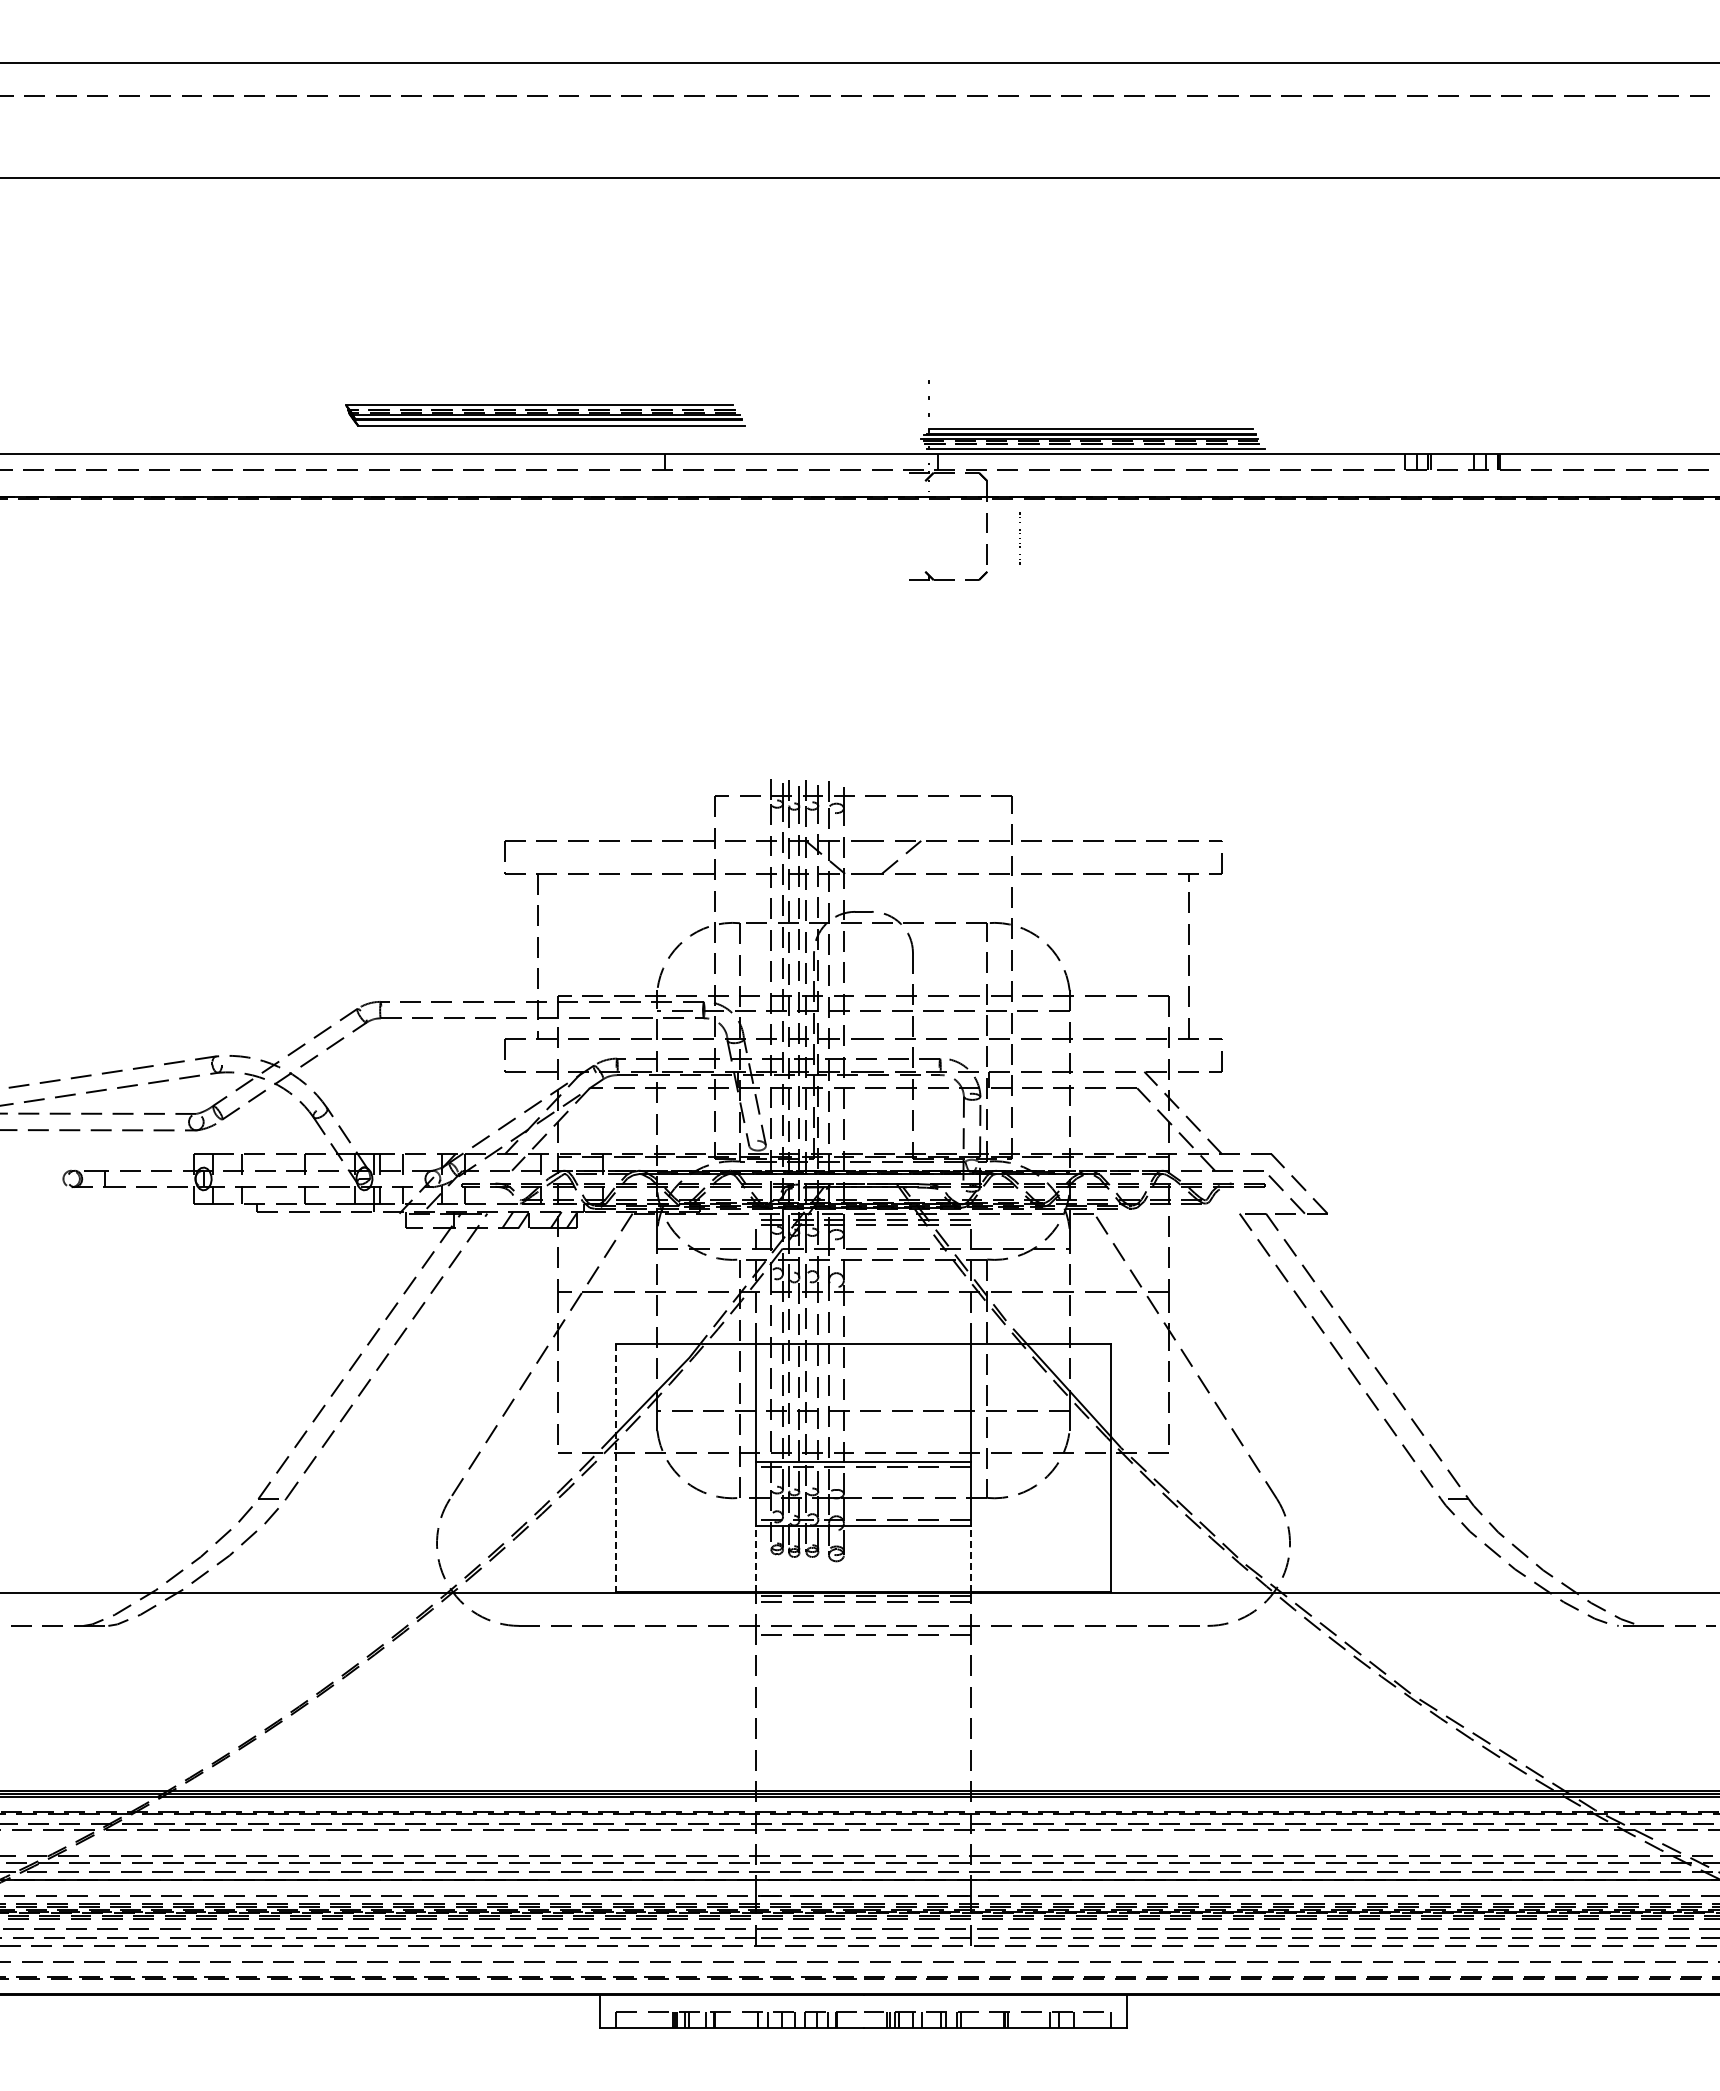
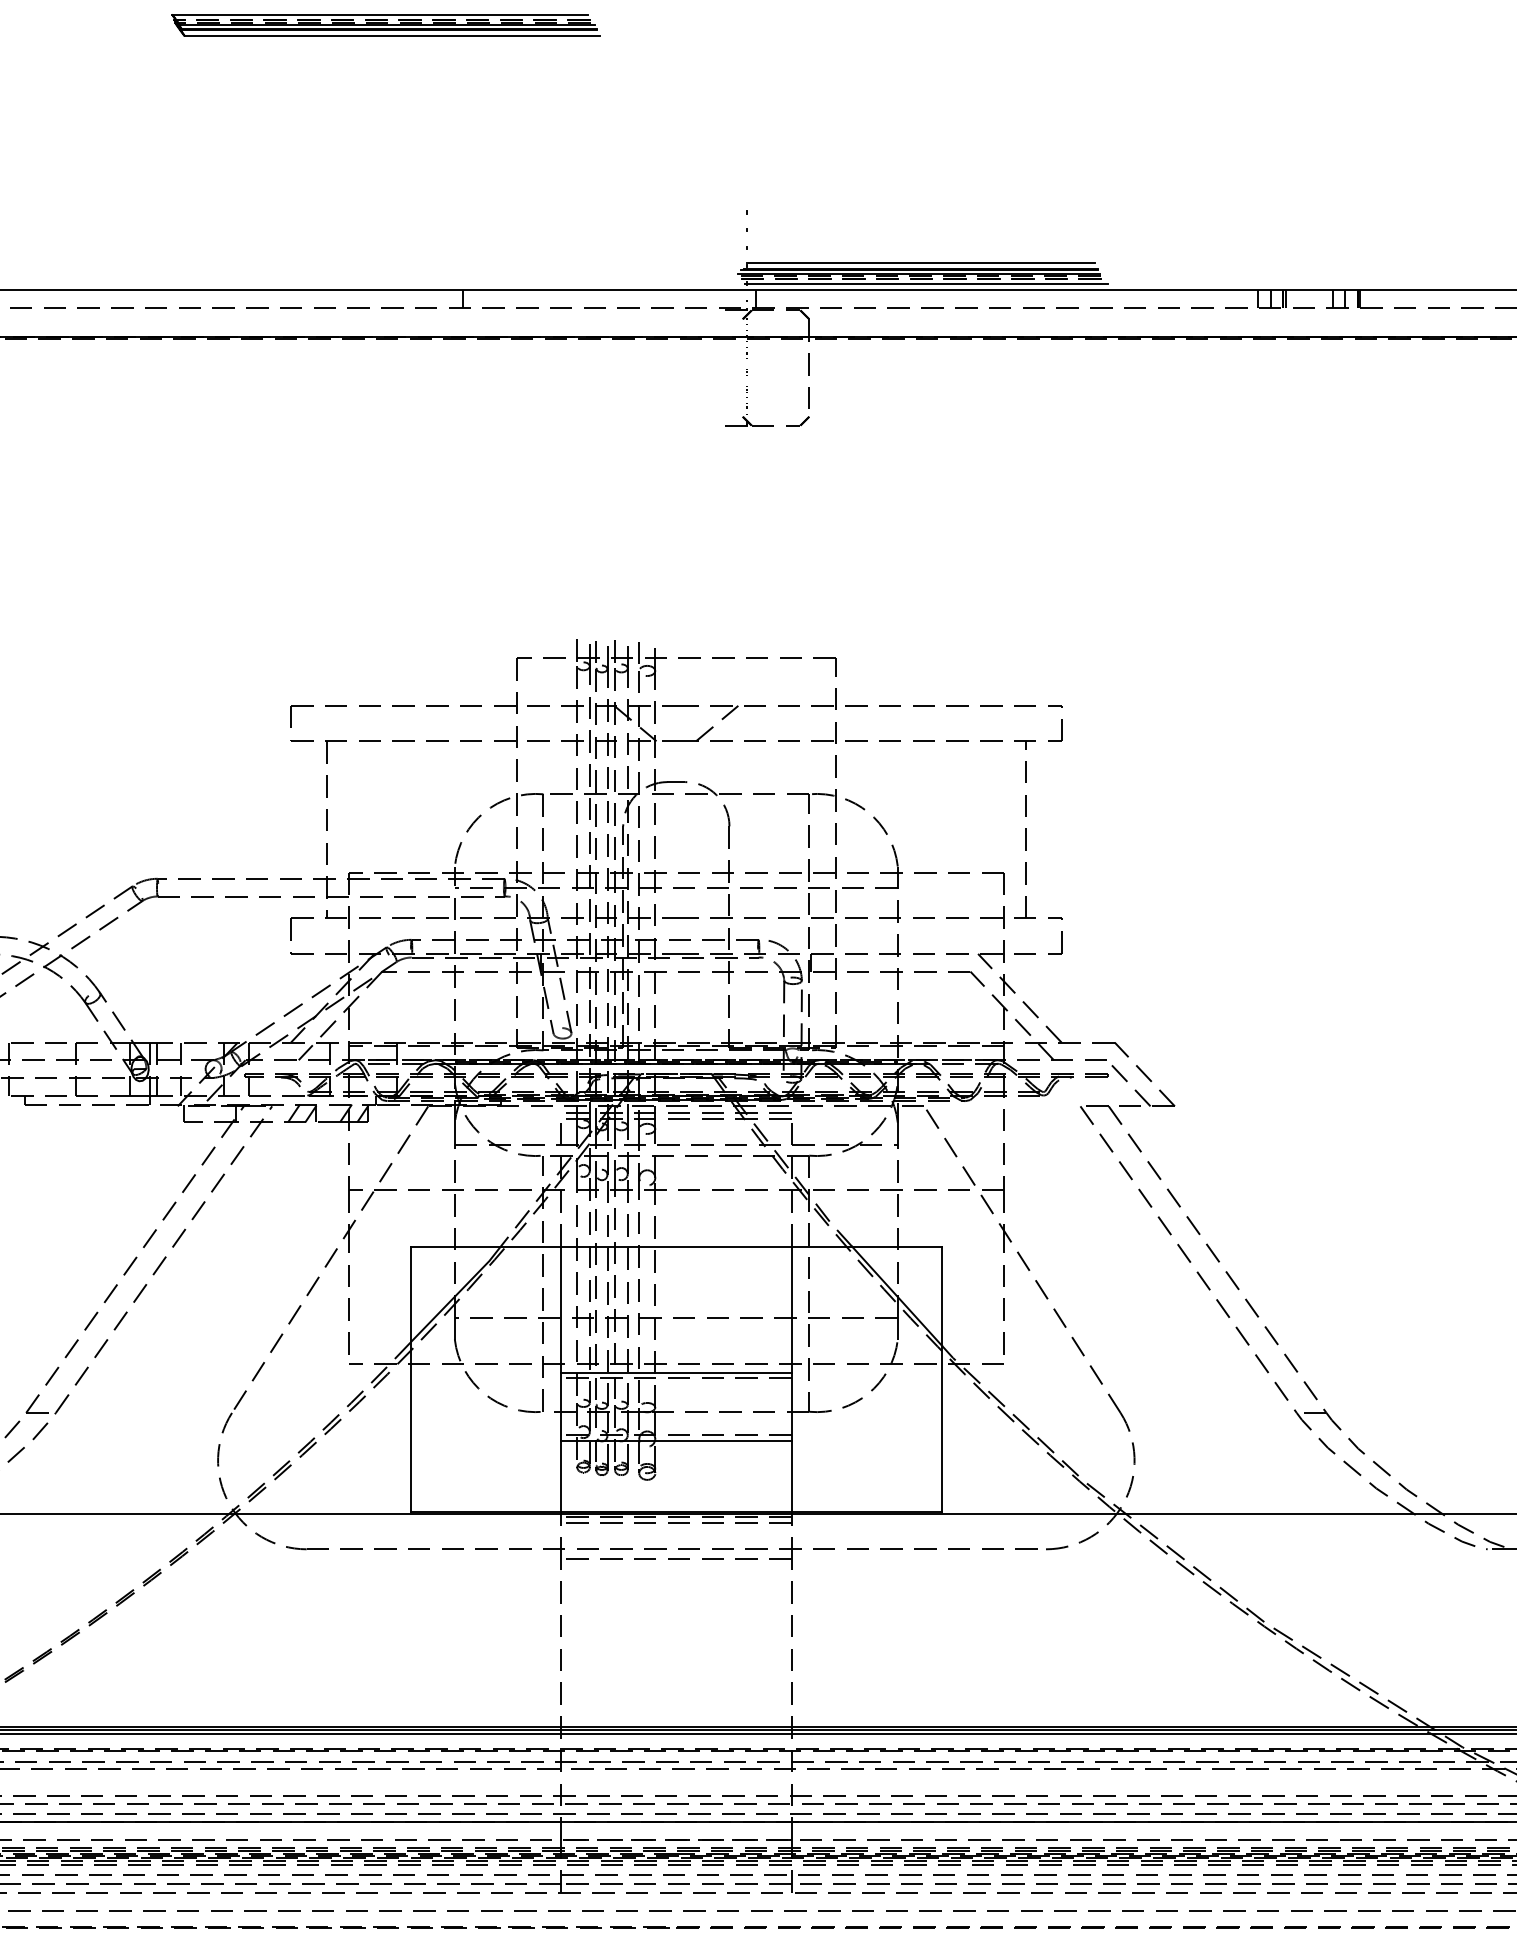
part: (545, 415) -> (386, 25), moved
part: (1019, 538) -> (746, 380), moved
line: (616, 1467) -> (410, 1379), dashed -> solid
line: (756, 1558) -> (561, 1476), dashed -> solid
line: (970, 1558) -> (791, 1476), dashed -> solid

